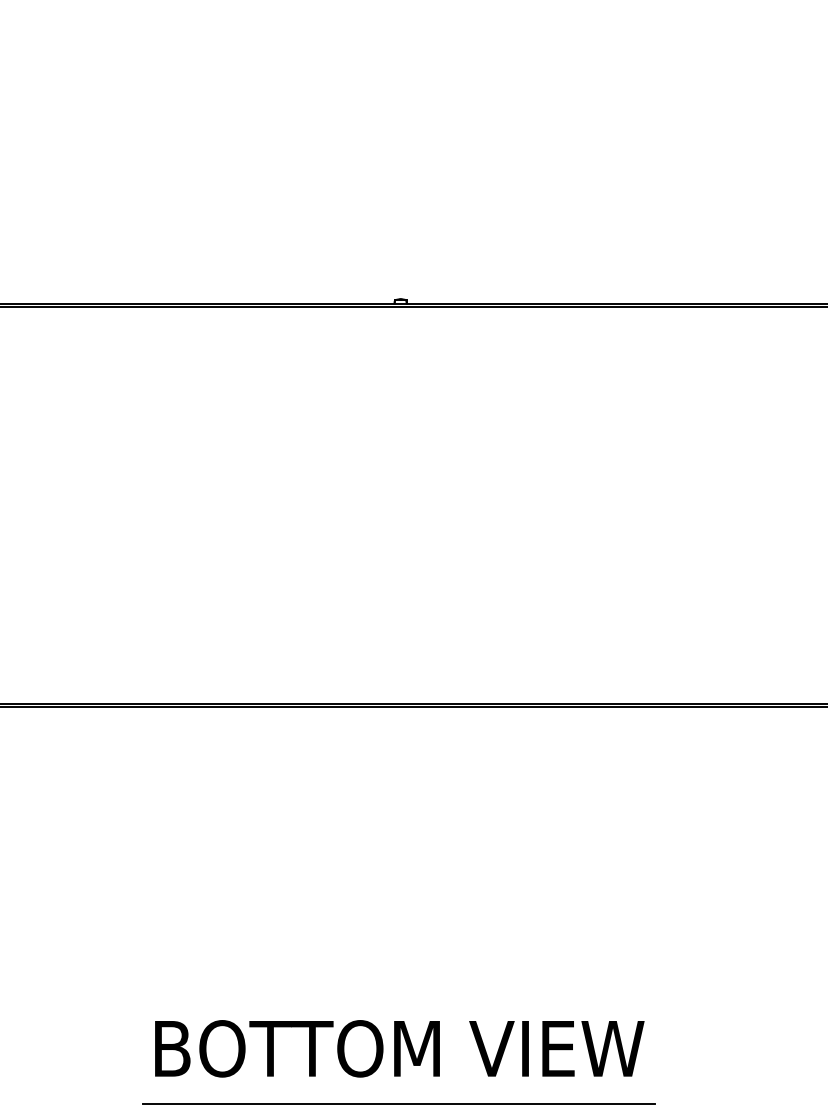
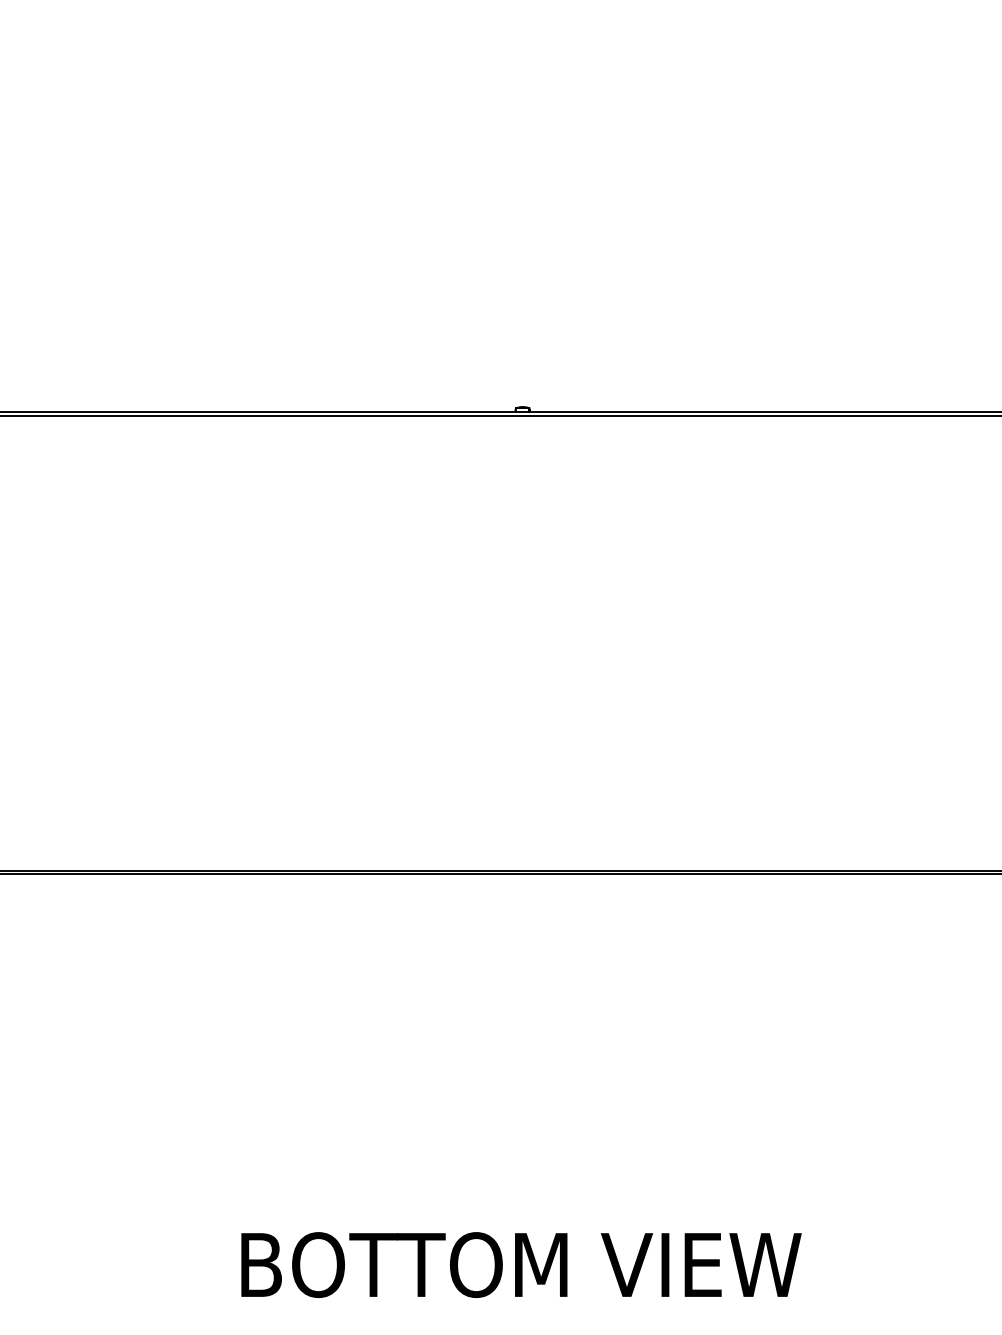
line: (398, 1104) -> (520, 1328), removed

